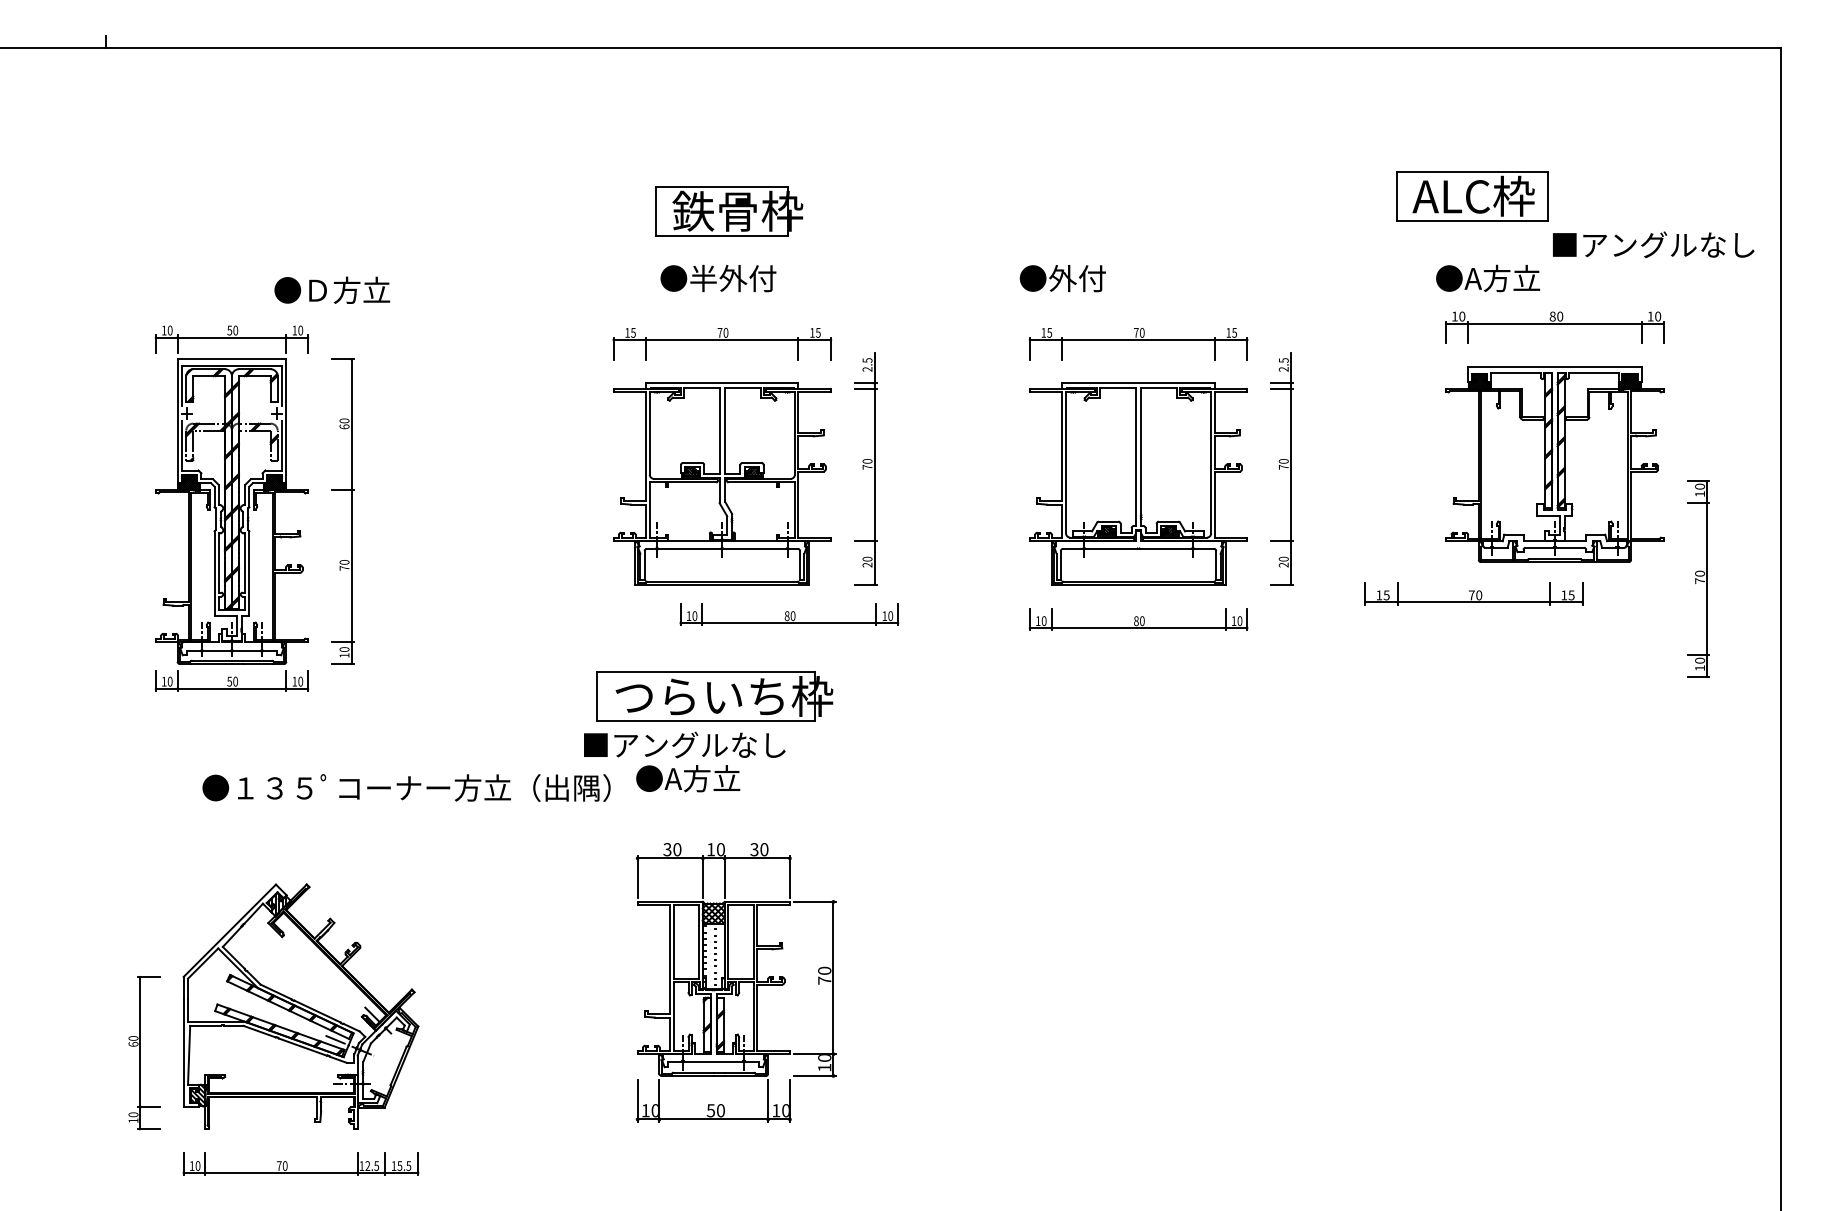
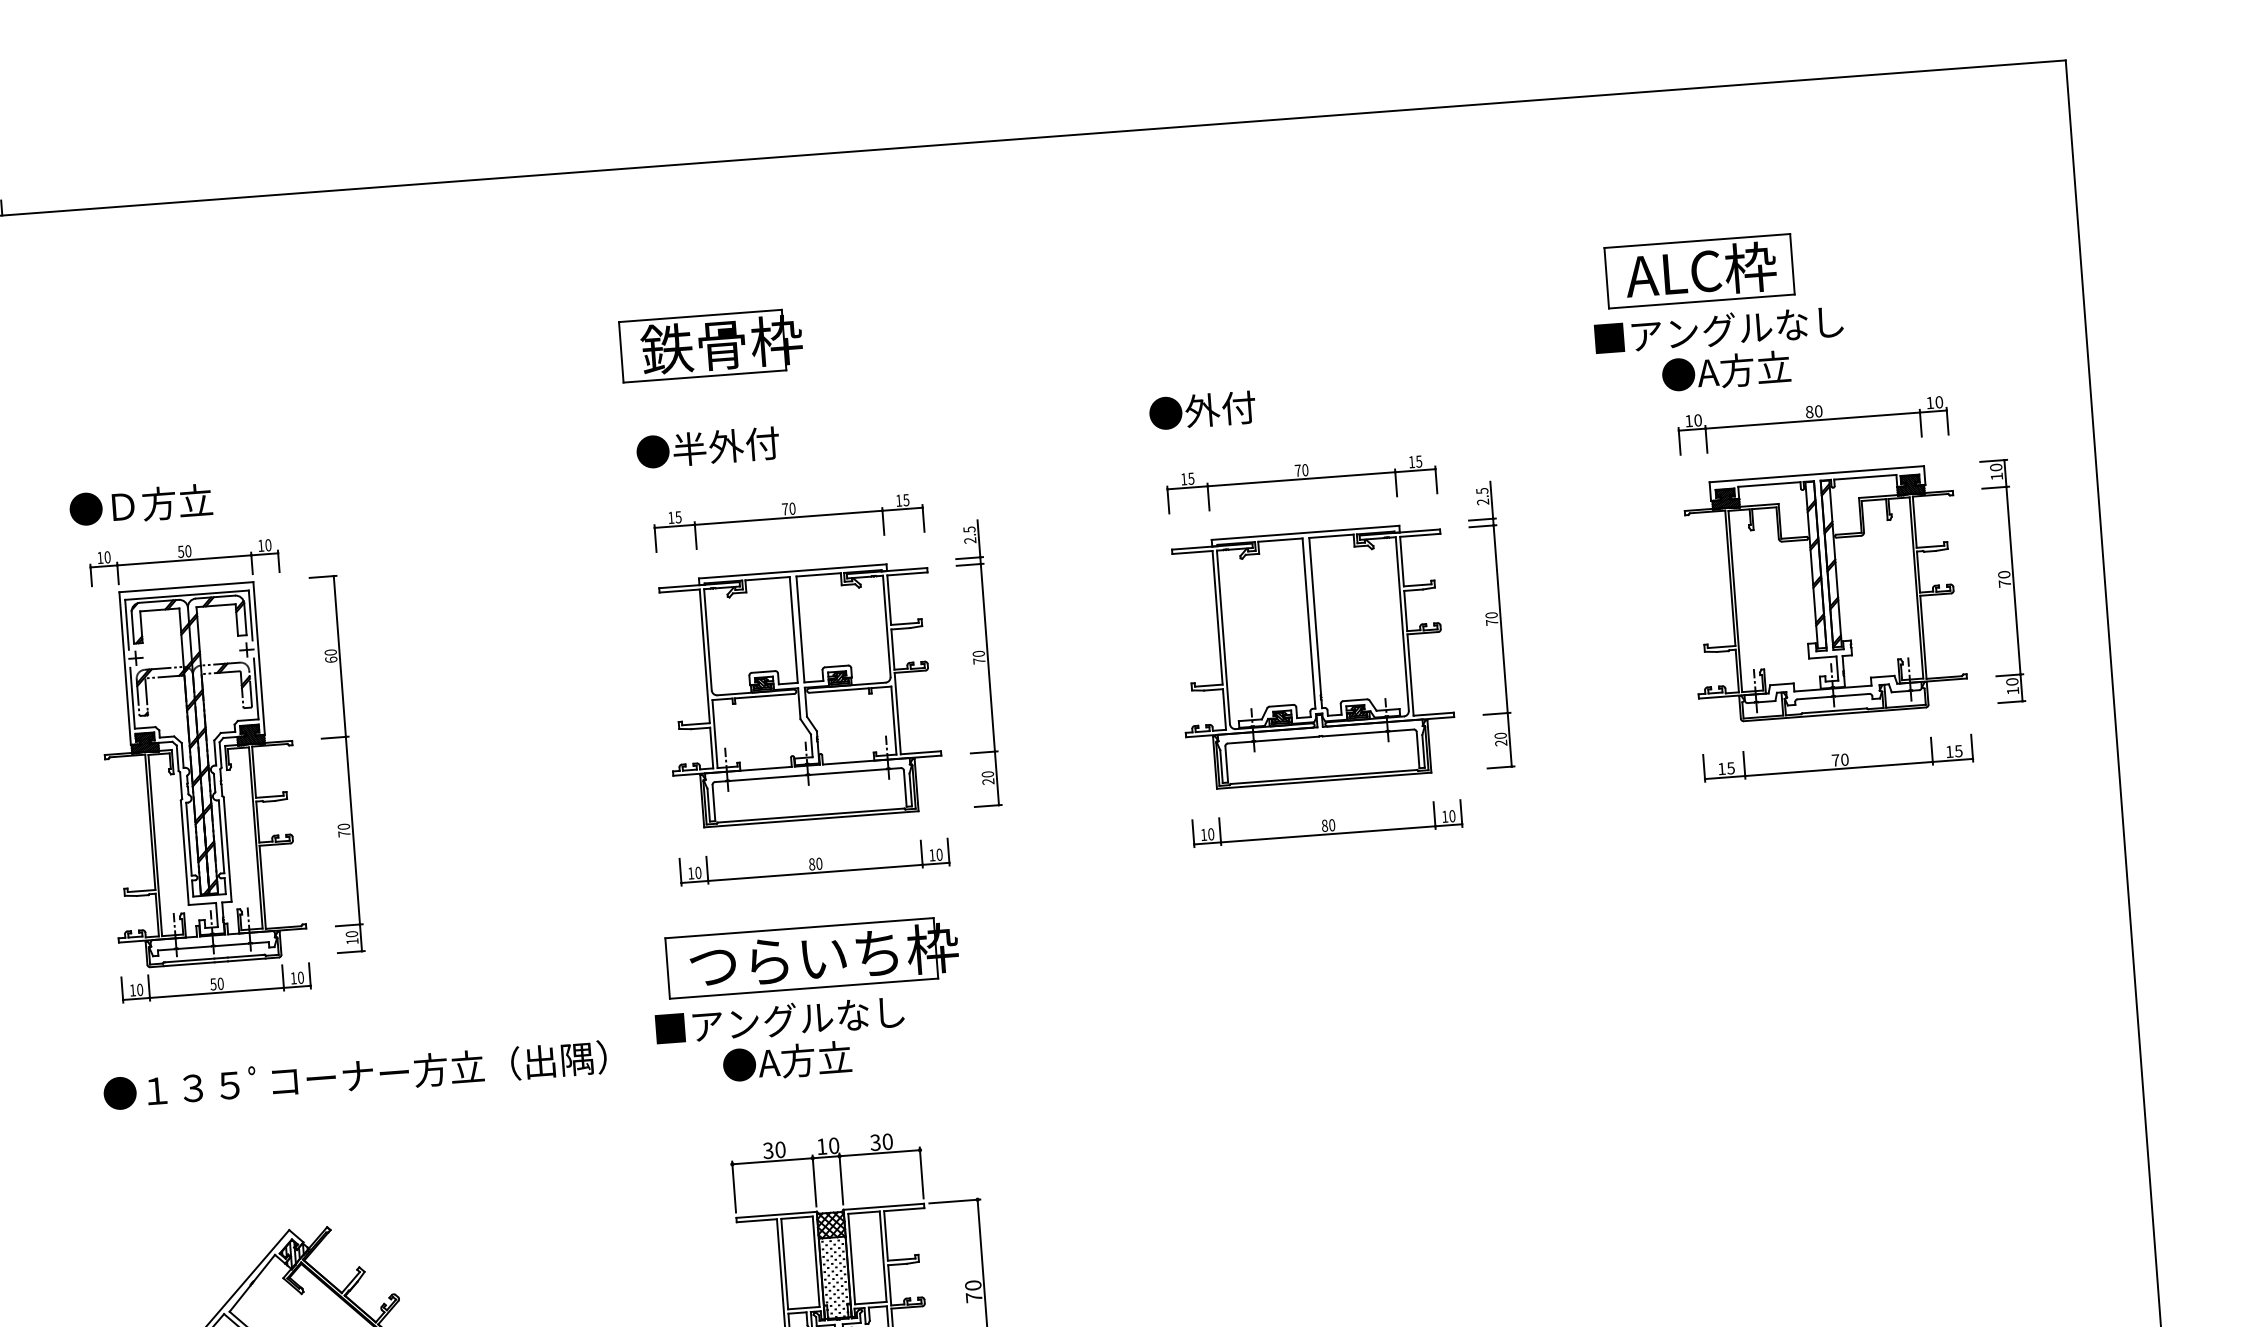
part: (729, 211) -> (711, 345), moved
text: (1653, 244) -> (1718, 329), moved
text: (718, 278) -> (708, 447), moved
text: (332, 289) -> (141, 503), moved
part: (1698, 578) -> (2002, 580), moved
part: (1473, 593) -> (1837, 757), moved
part: (789, 614) -> (814, 862), moved
text: (406, 787) -> (355, 1075), moved

